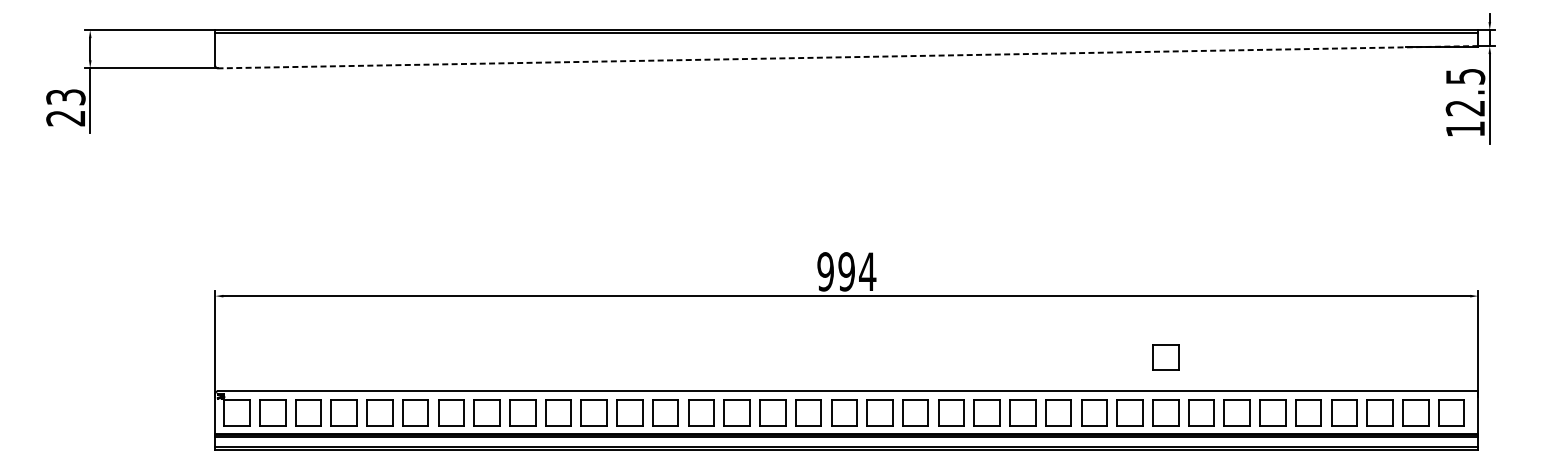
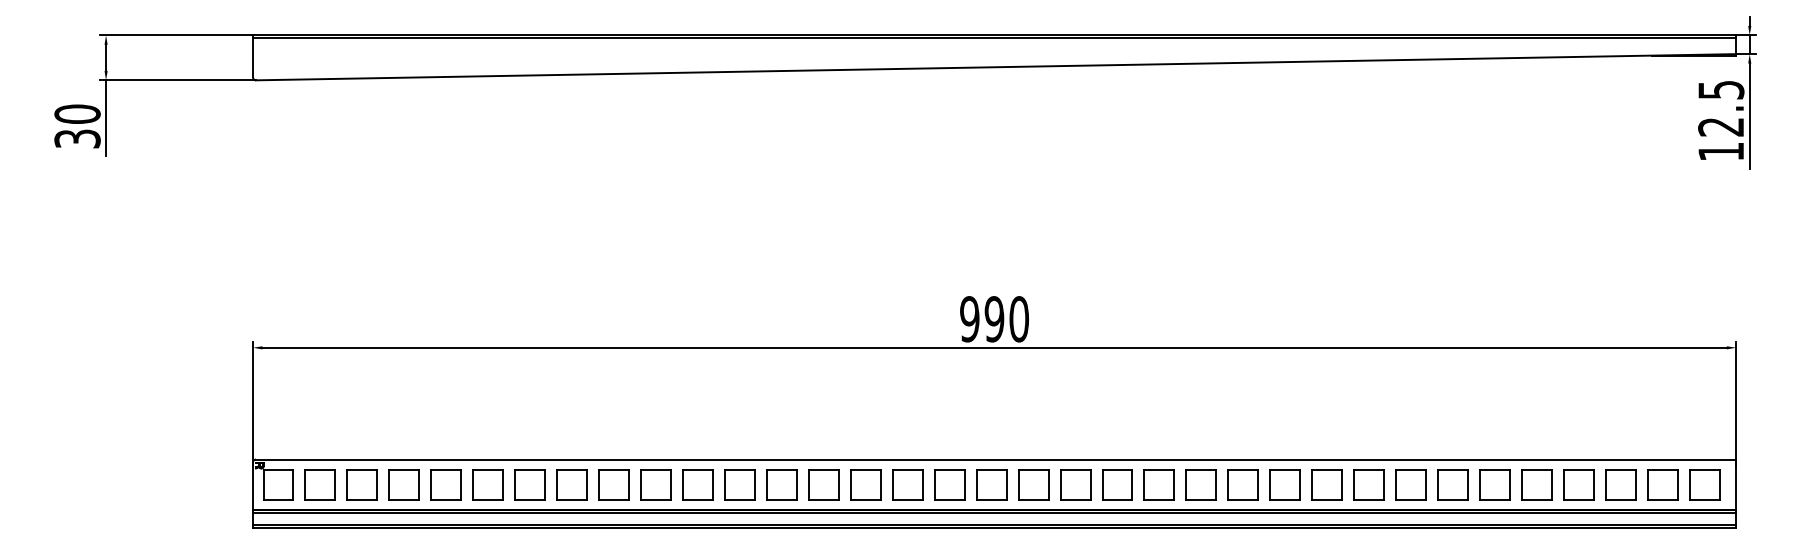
line: (847, 57) -> (995, 67), dashed -> solid
text: (65, 107) -> (77, 126), 23 -> 30
text: (867, 272) -> (1018, 319), 994 -> 990
part: (1165, 357) -> (1368, 419), removed

